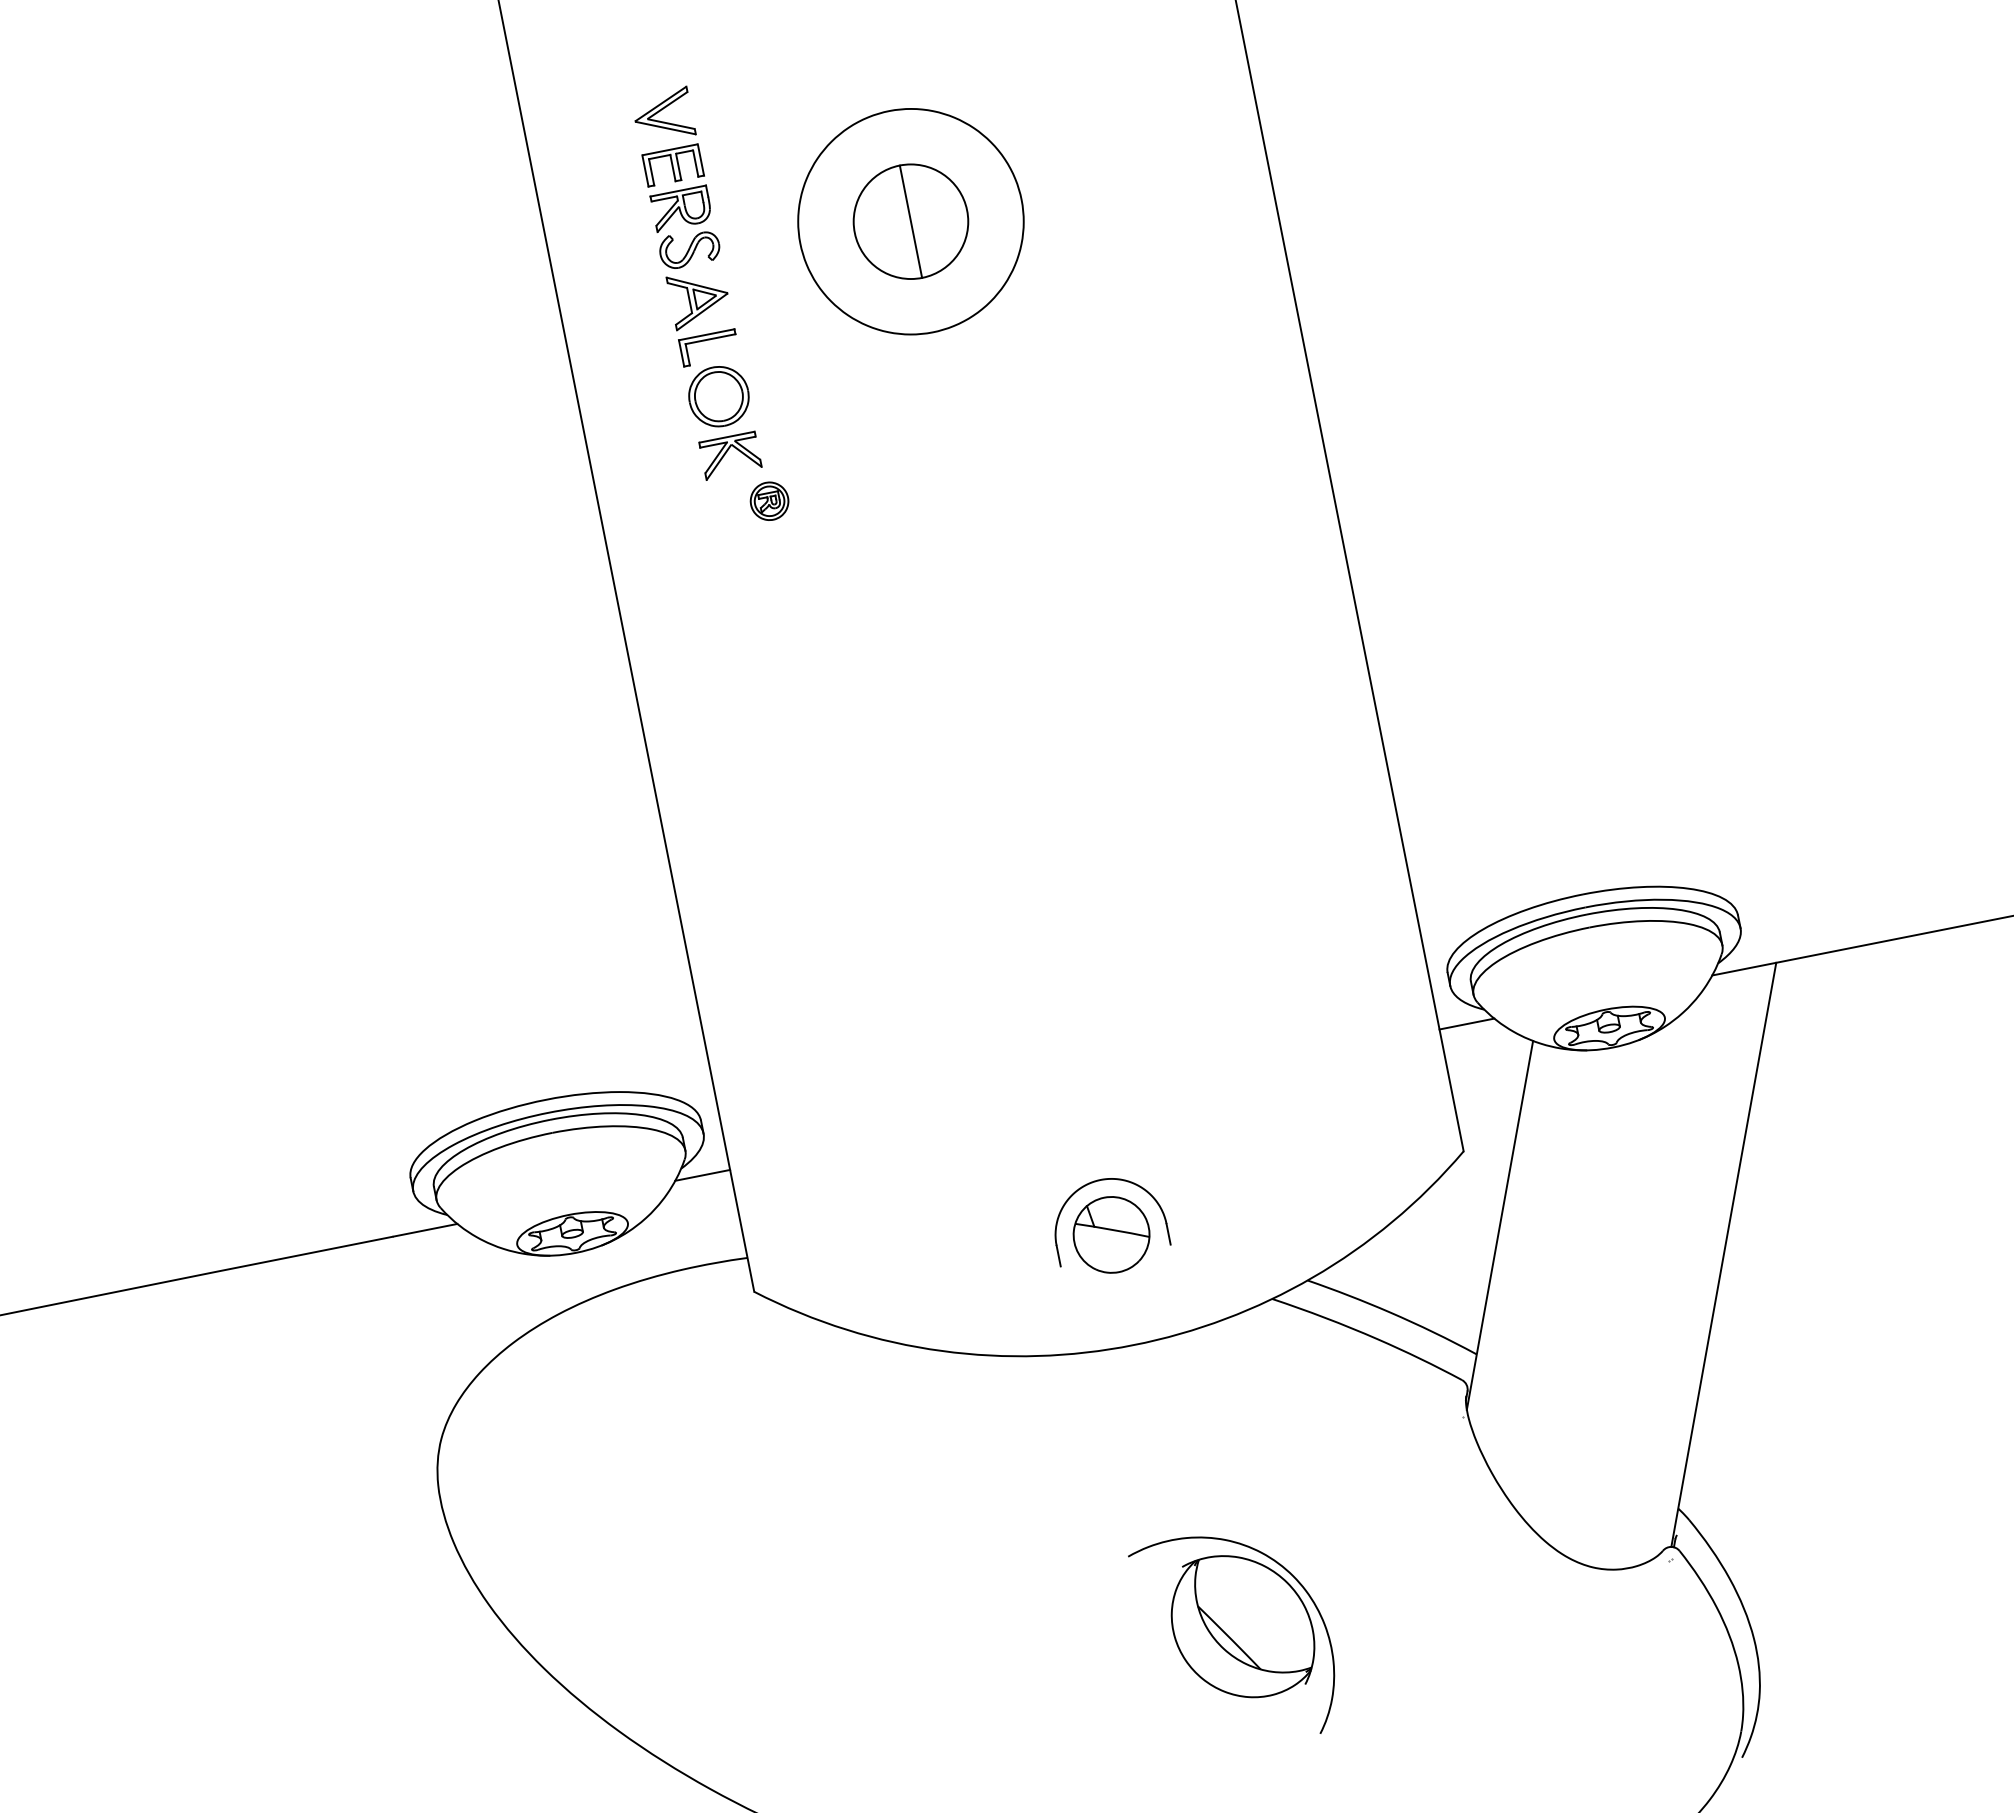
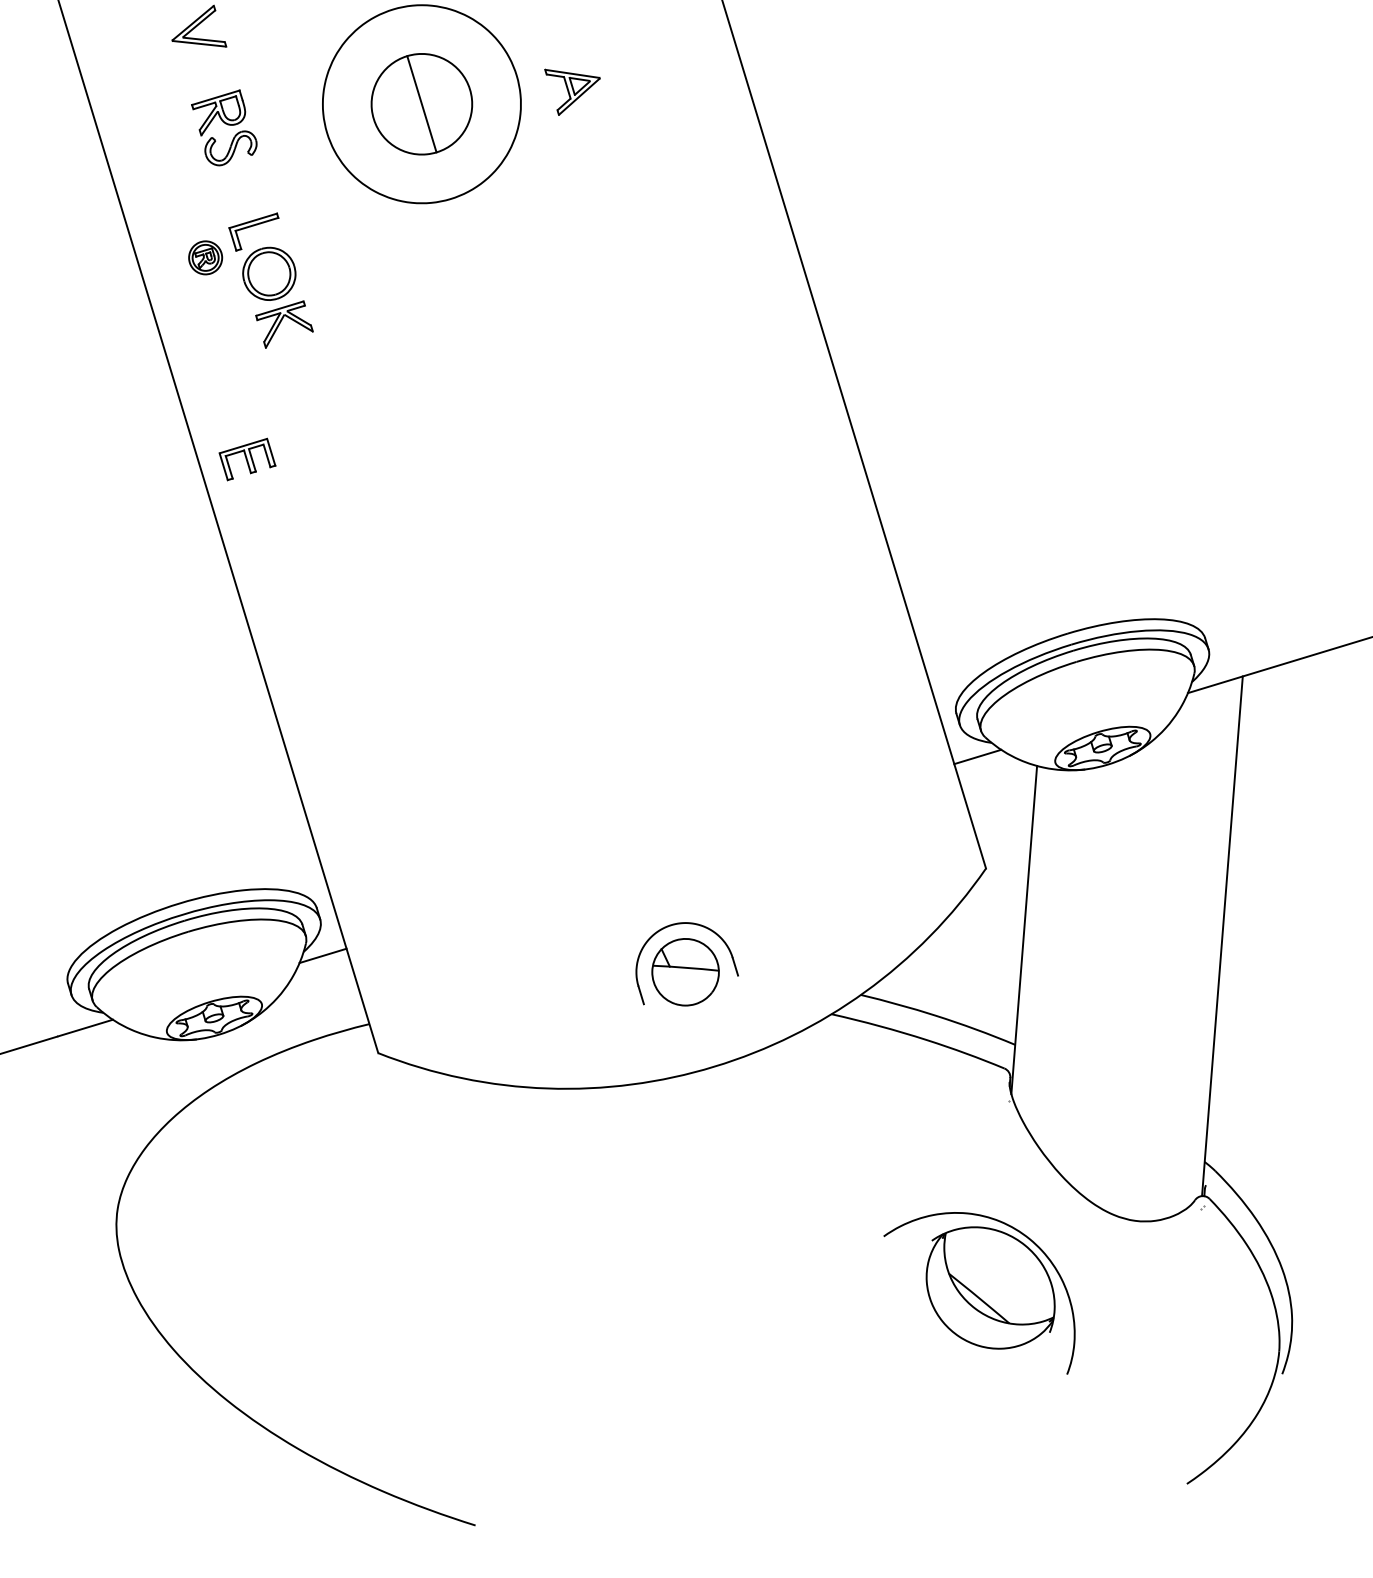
part: (672, 165) -> (246, 459), moved
part: (696, 303) -> (573, 89), moved
part: (769, 500) -> (205, 257), moved
part: (1231, 1634) -> (980, 1295), moved

